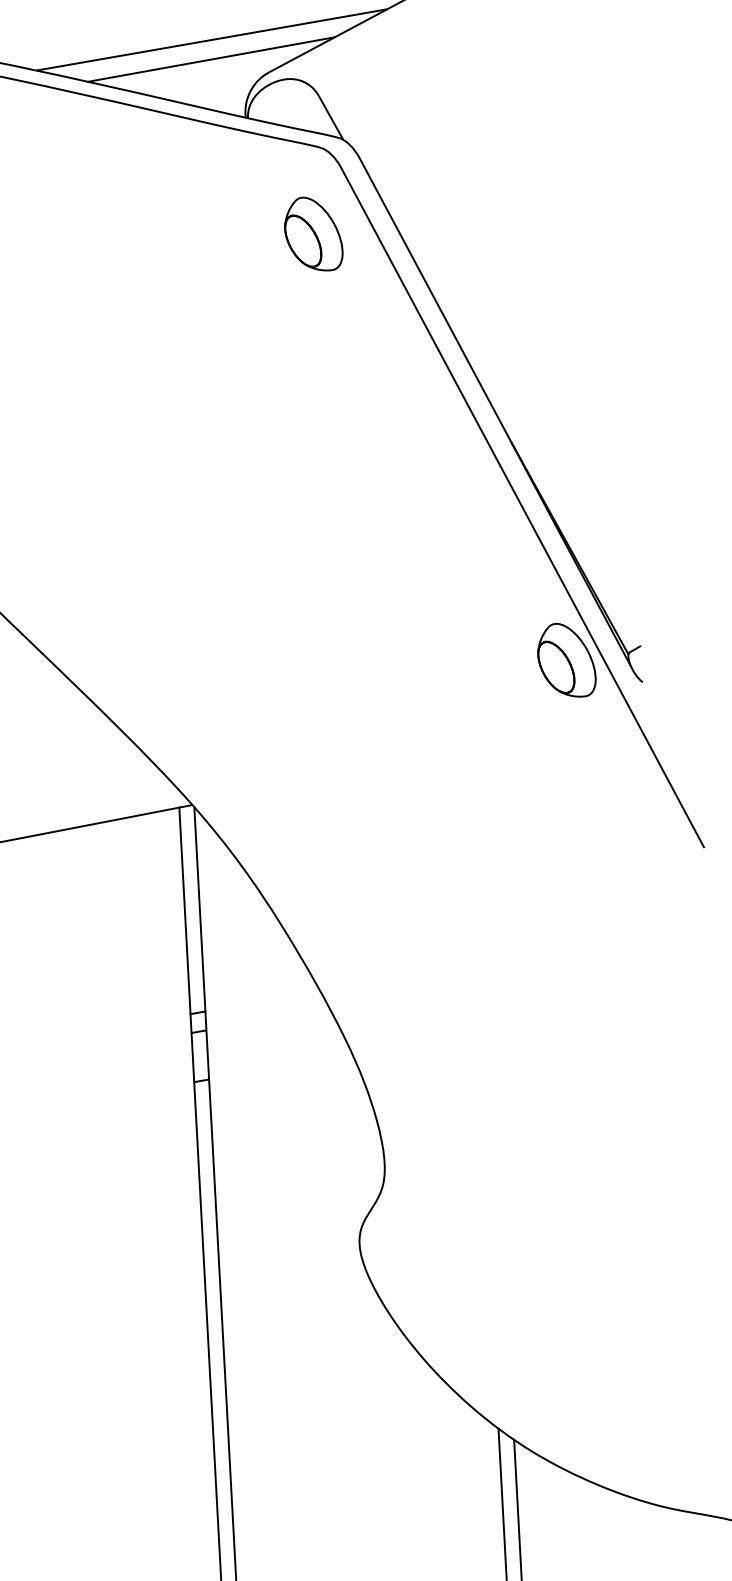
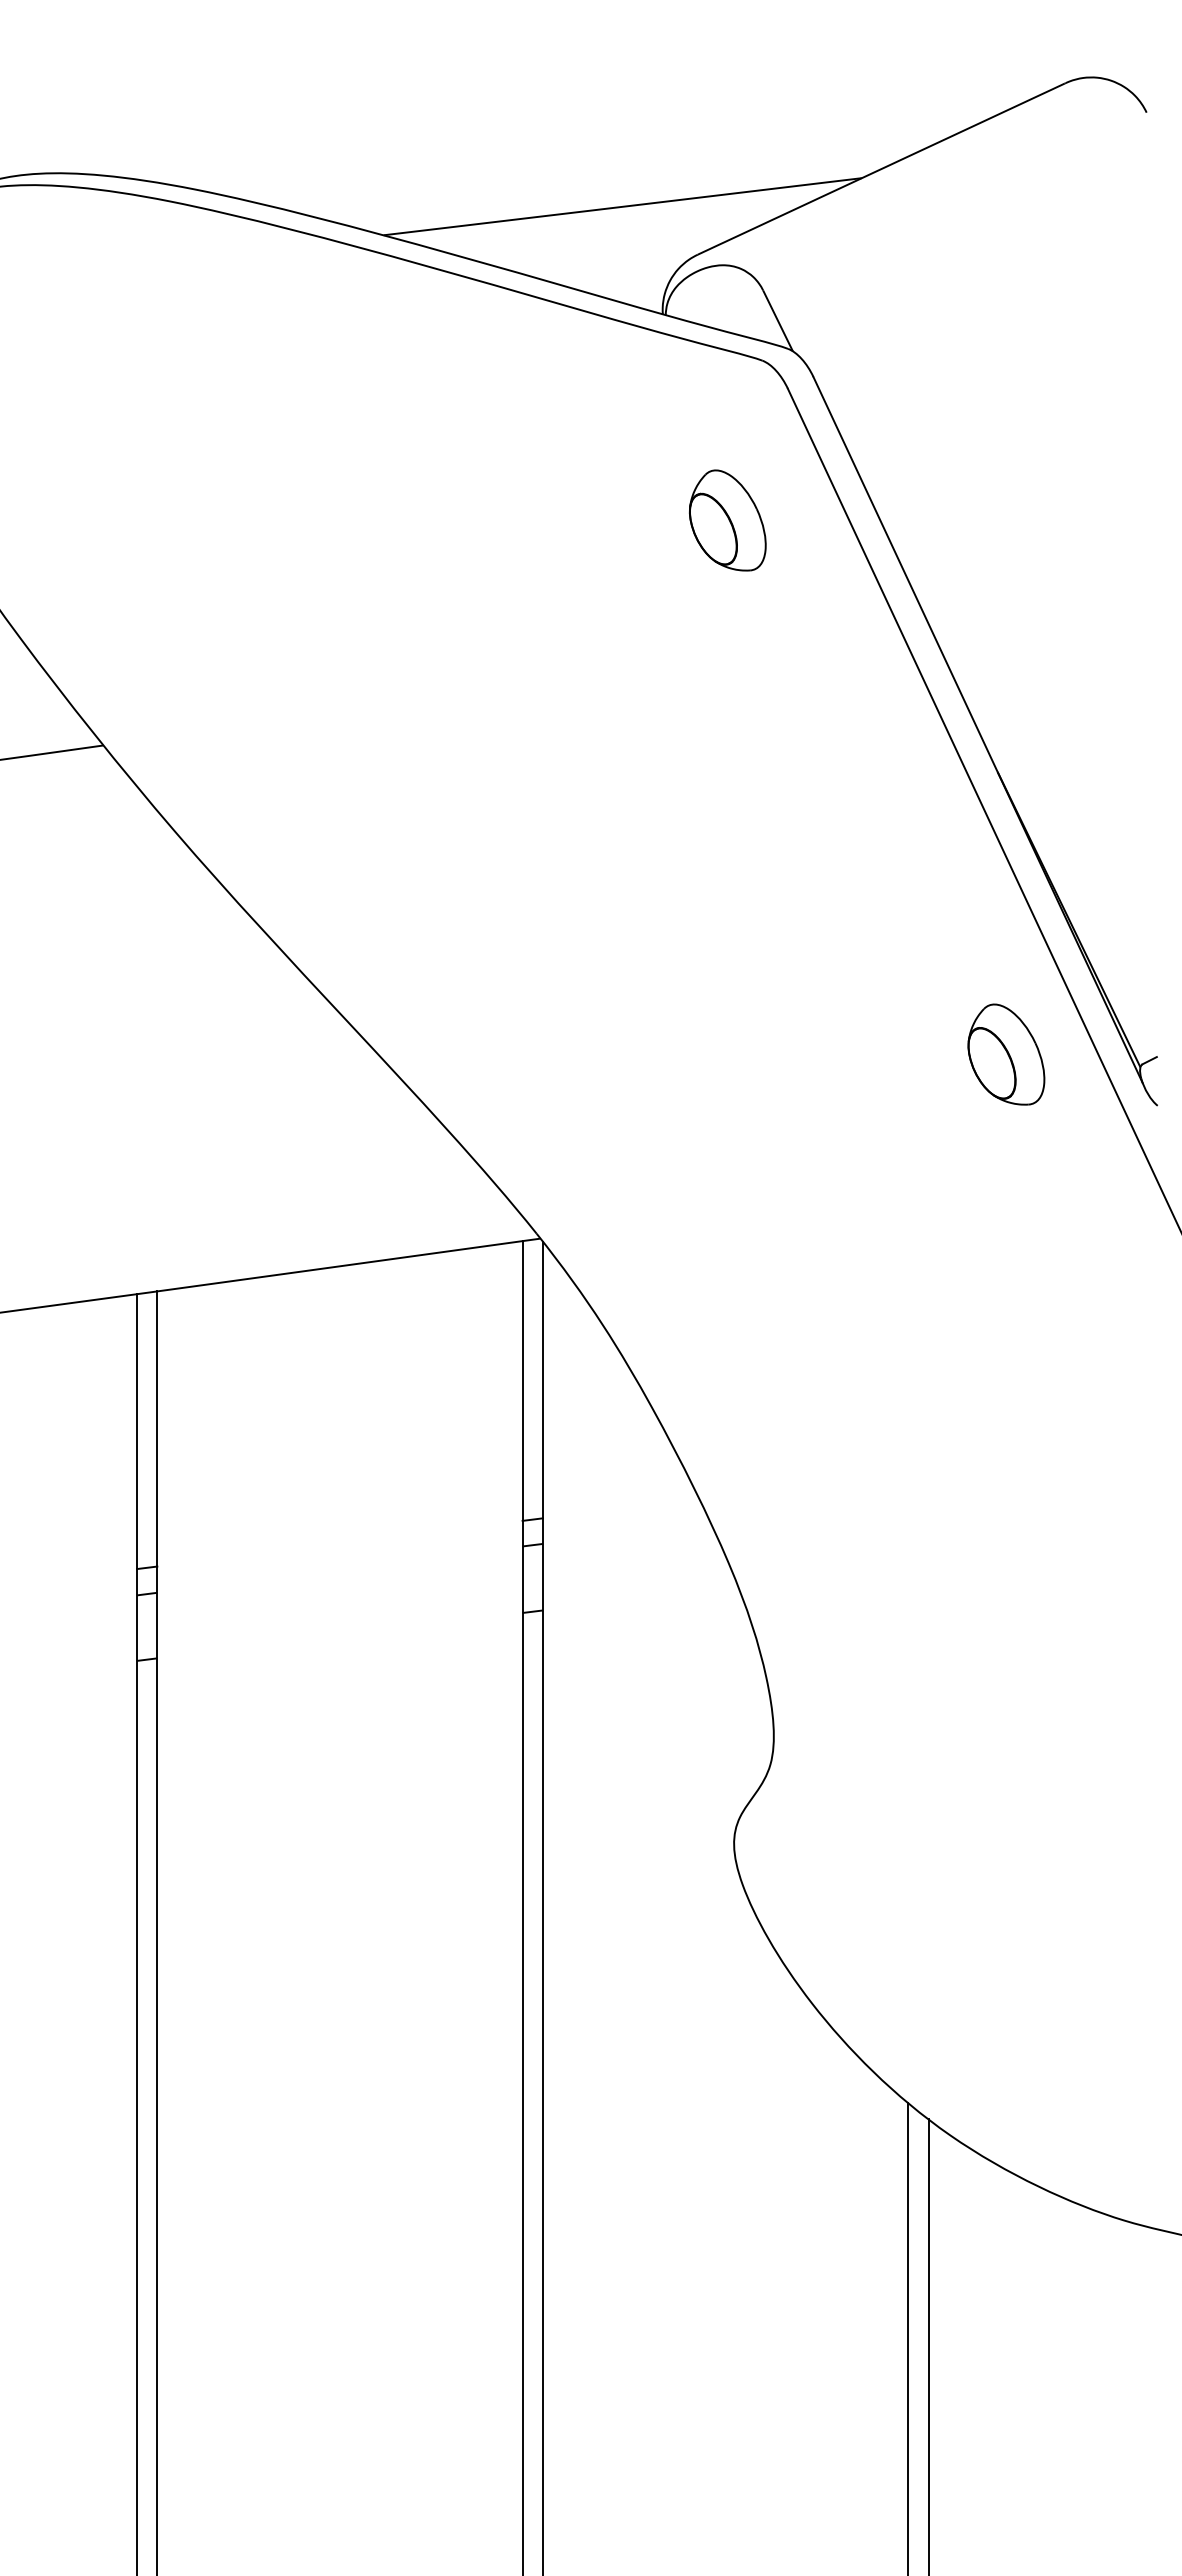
line: (211, 59) -> (620, 233), removed
part: (313, 234) -> (727, 520), moved
part: (566, 660) -> (1006, 1054), moved

